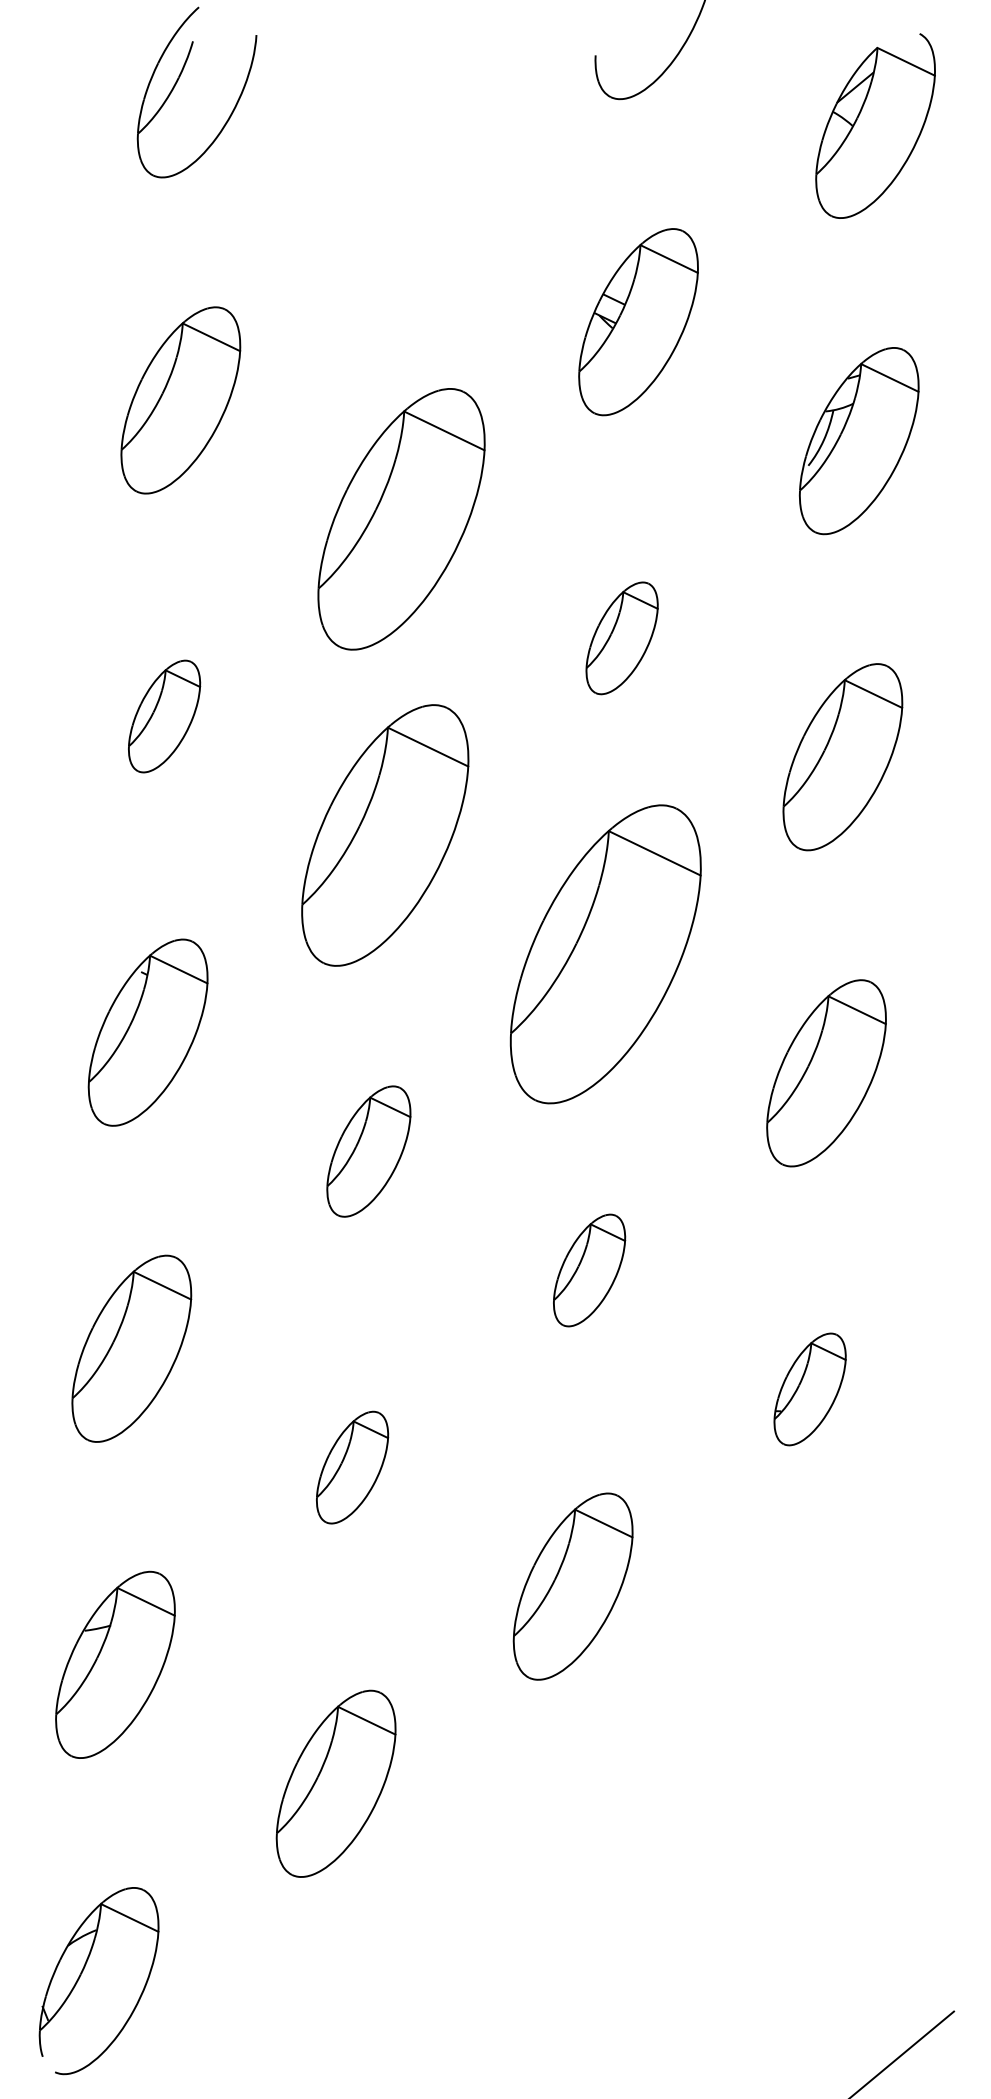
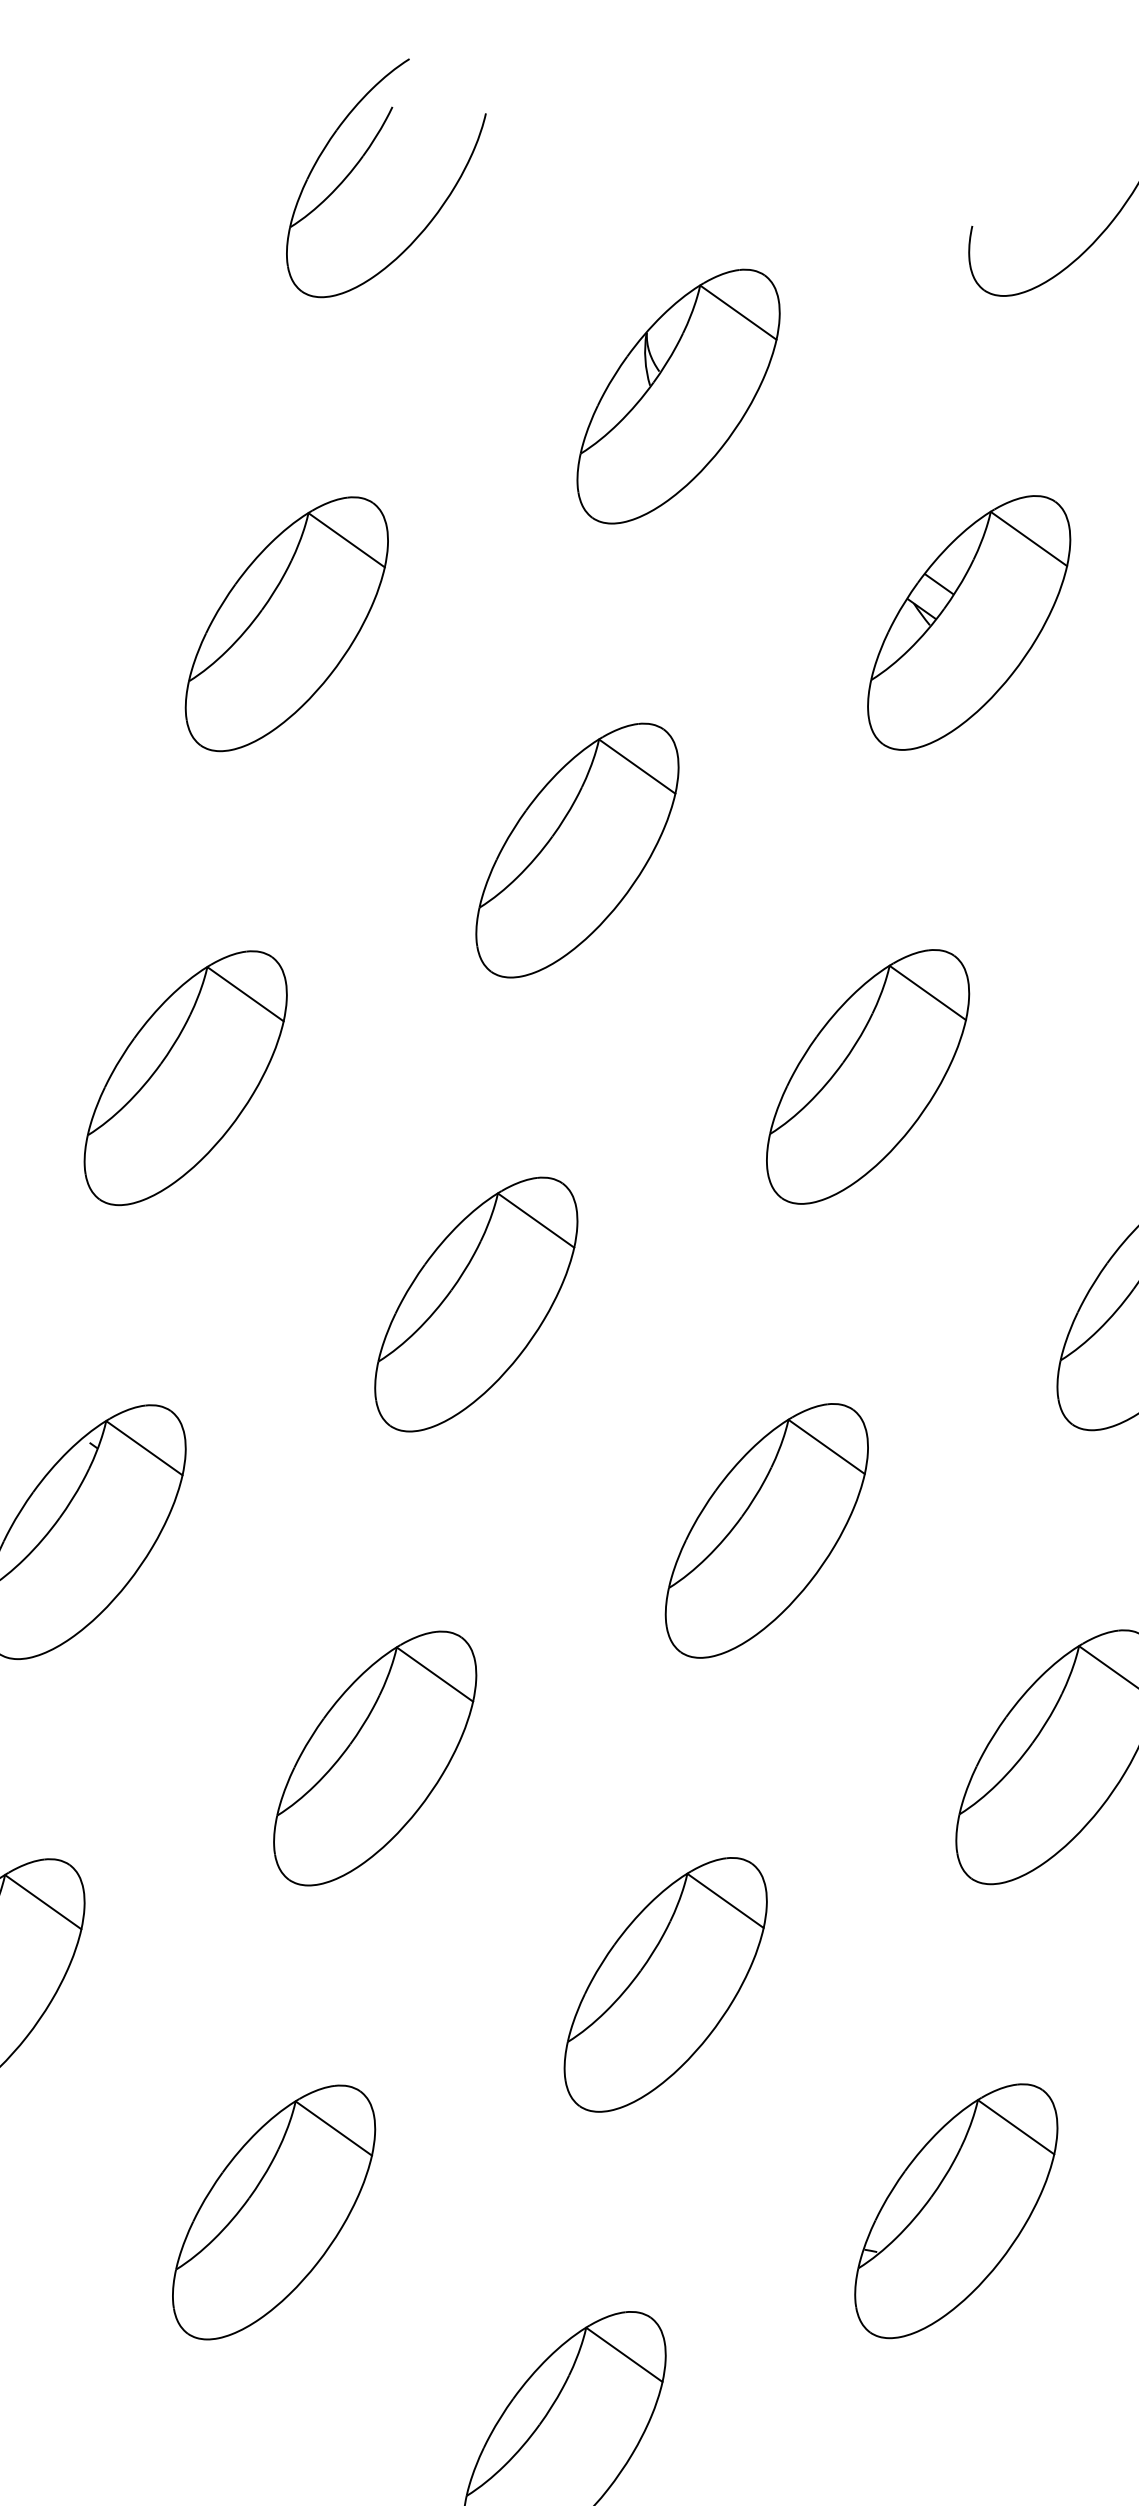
part: (417, 203) -> (677, 396), added
part: (401, 519) -> (577, 850), size x0.71
part: (621, 638) -> (866, 1077), size x1.67
part: (164, 716) -> (185, 1078), size x1.67
part: (384, 835) -> (475, 1304), size x0.71
part: (605, 954) -> (766, 1530), size x0.62
part: (368, 1151) -> (374, 1758), size x1.43
part: (589, 1270) -> (665, 1984), size x1.67
part: (809, 1389) -> (955, 2211), size x1.67
part: (352, 1467) -> (274, 2212), size x1.67

